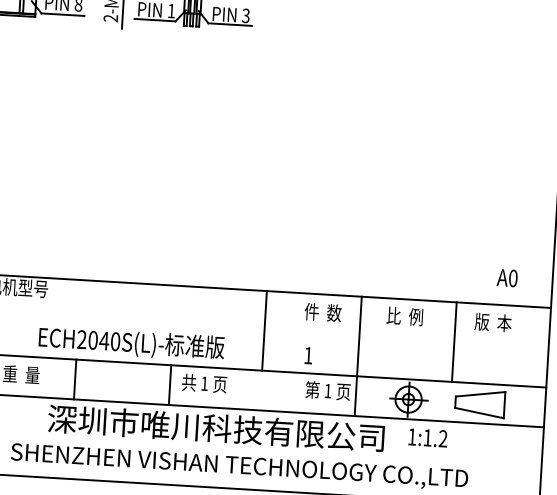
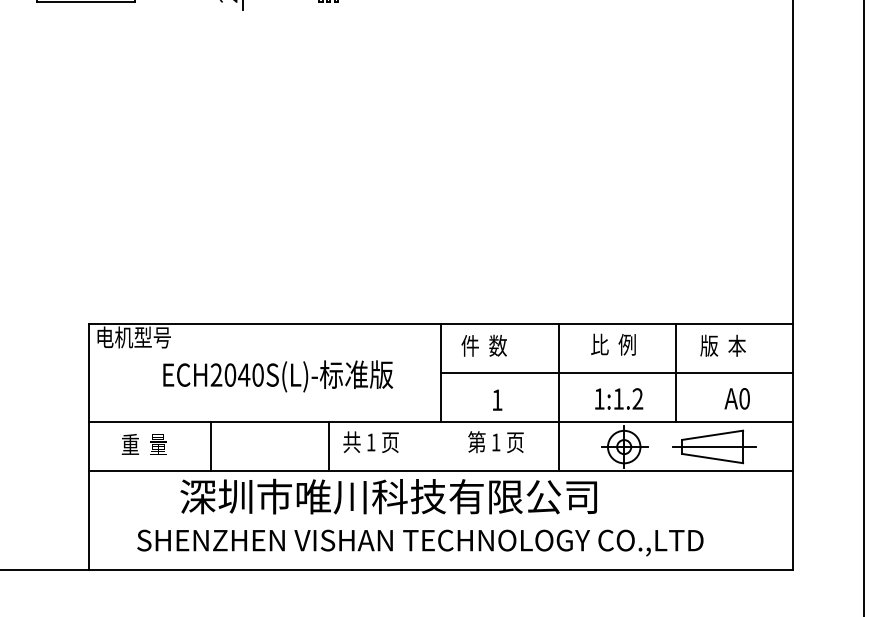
text: (506, 277) -> (736, 398), moved
text: (322, 312) -> (483, 345), moved
line: (406, 339) -> (617, 372), added
text: (131, 343) -> (278, 376), moved
text: (327, 391) -> (495, 442), moved
line: (481, 403) -> (714, 446), added
text: (428, 437) -> (619, 398), moved

